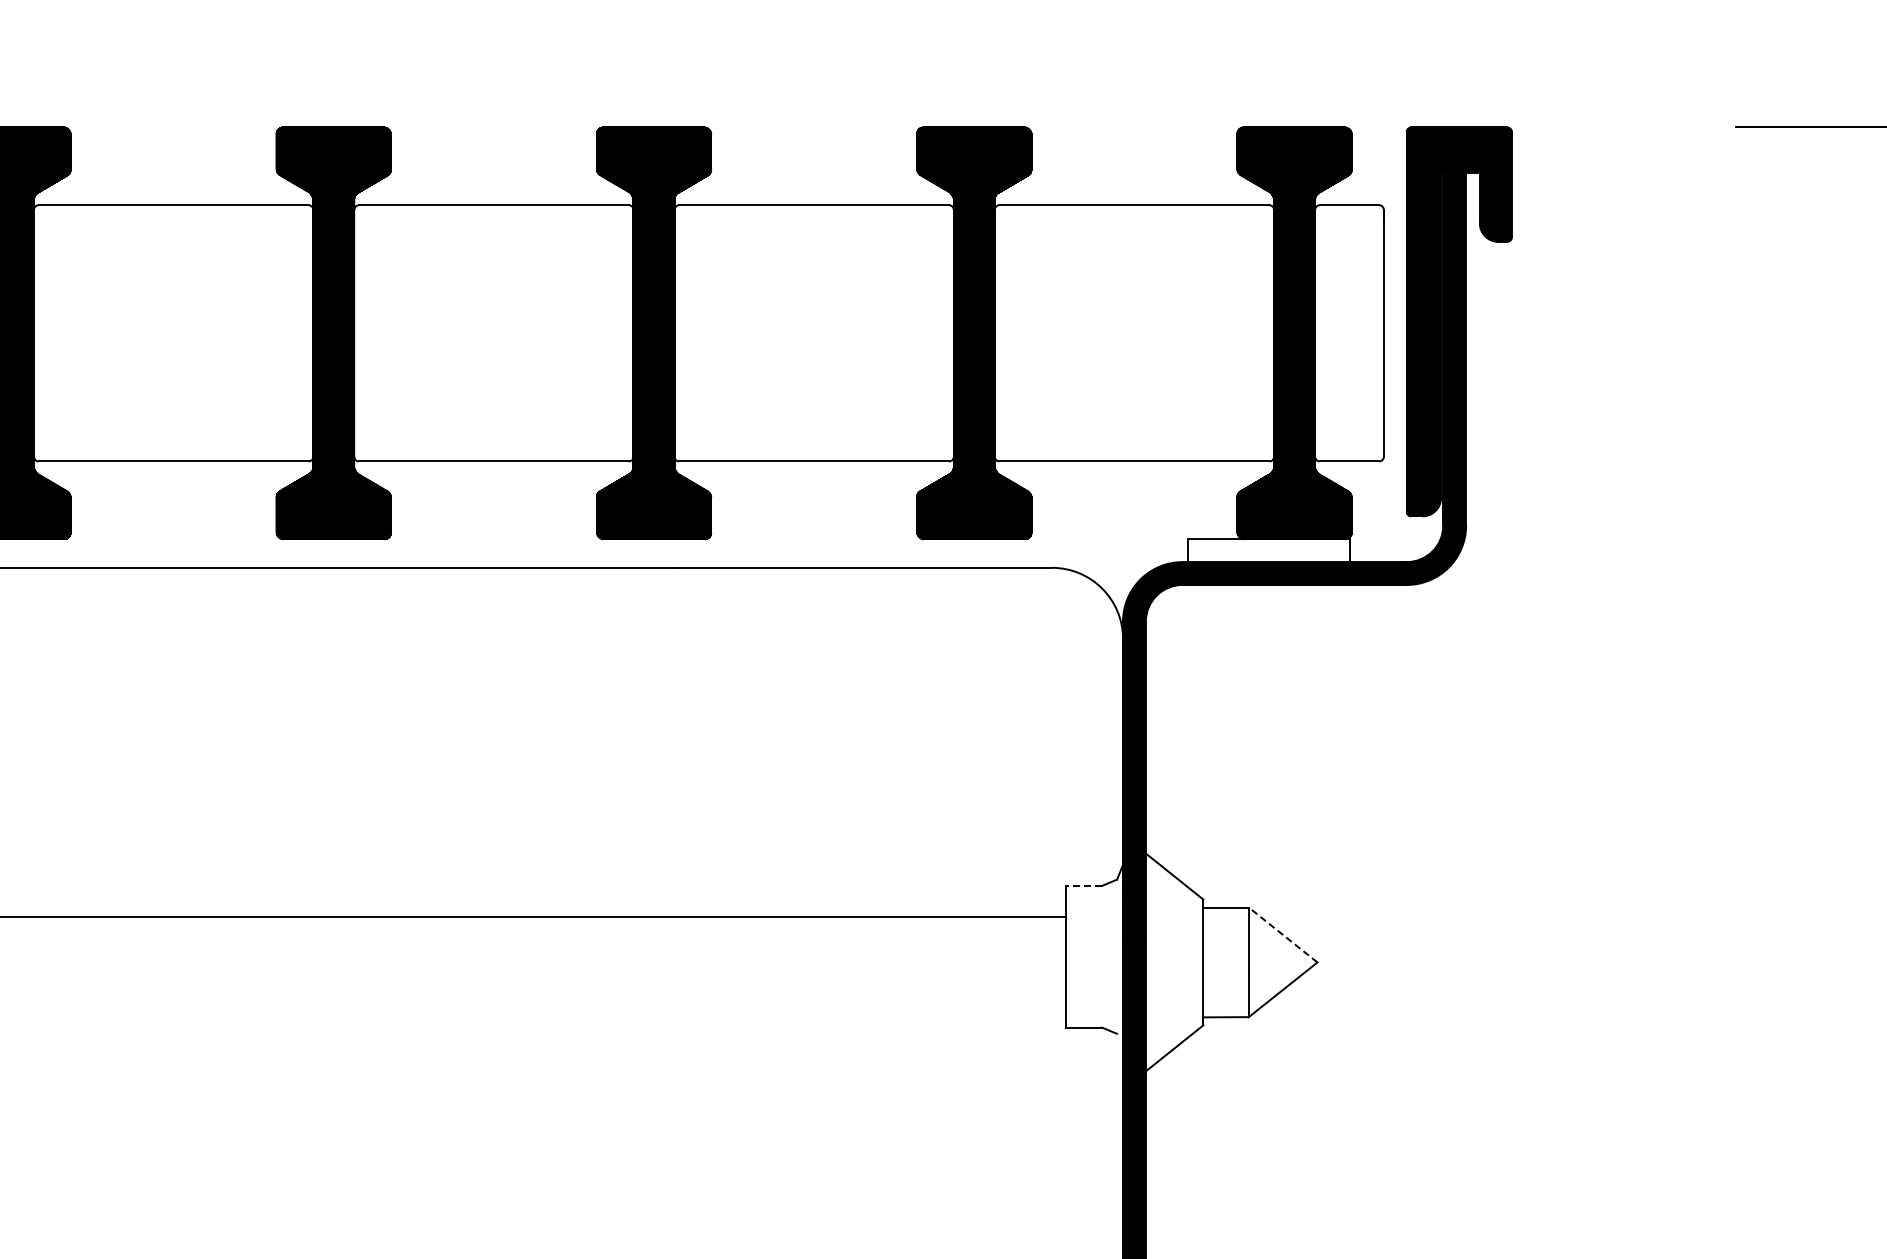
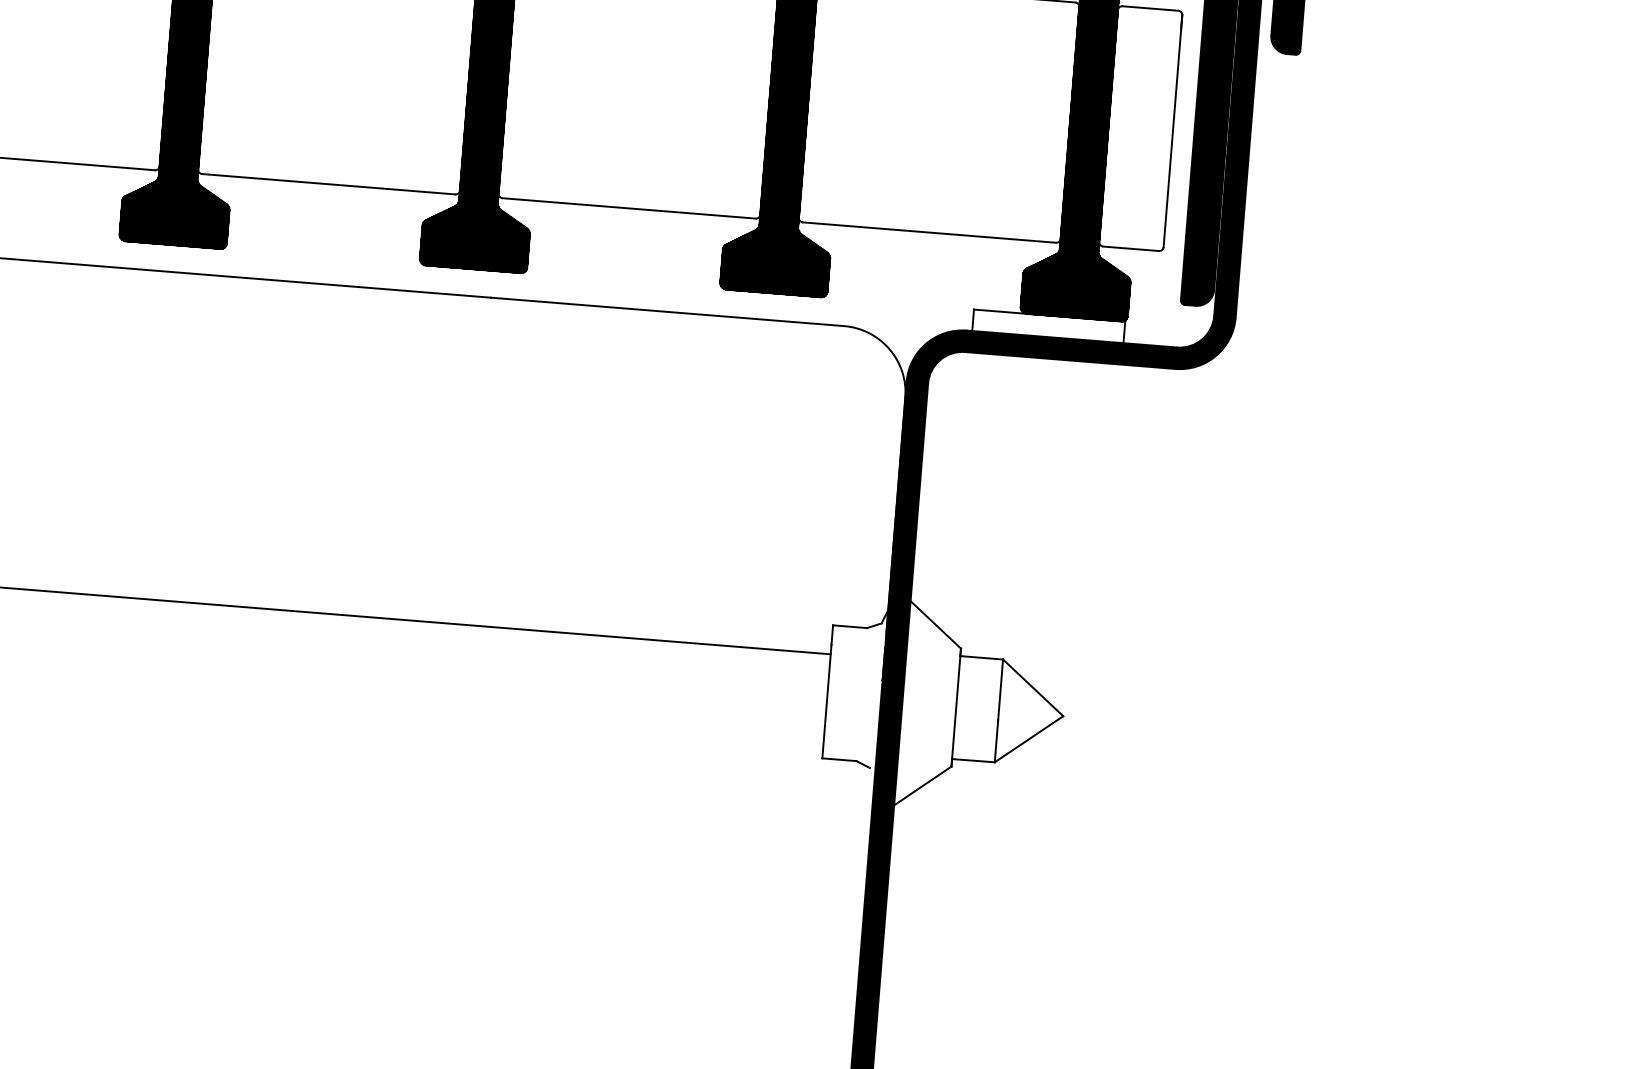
line: (1083, 885) -> (849, 626), dashed -> solid
line: (1283, 935) -> (1033, 688), dashed -> solid

